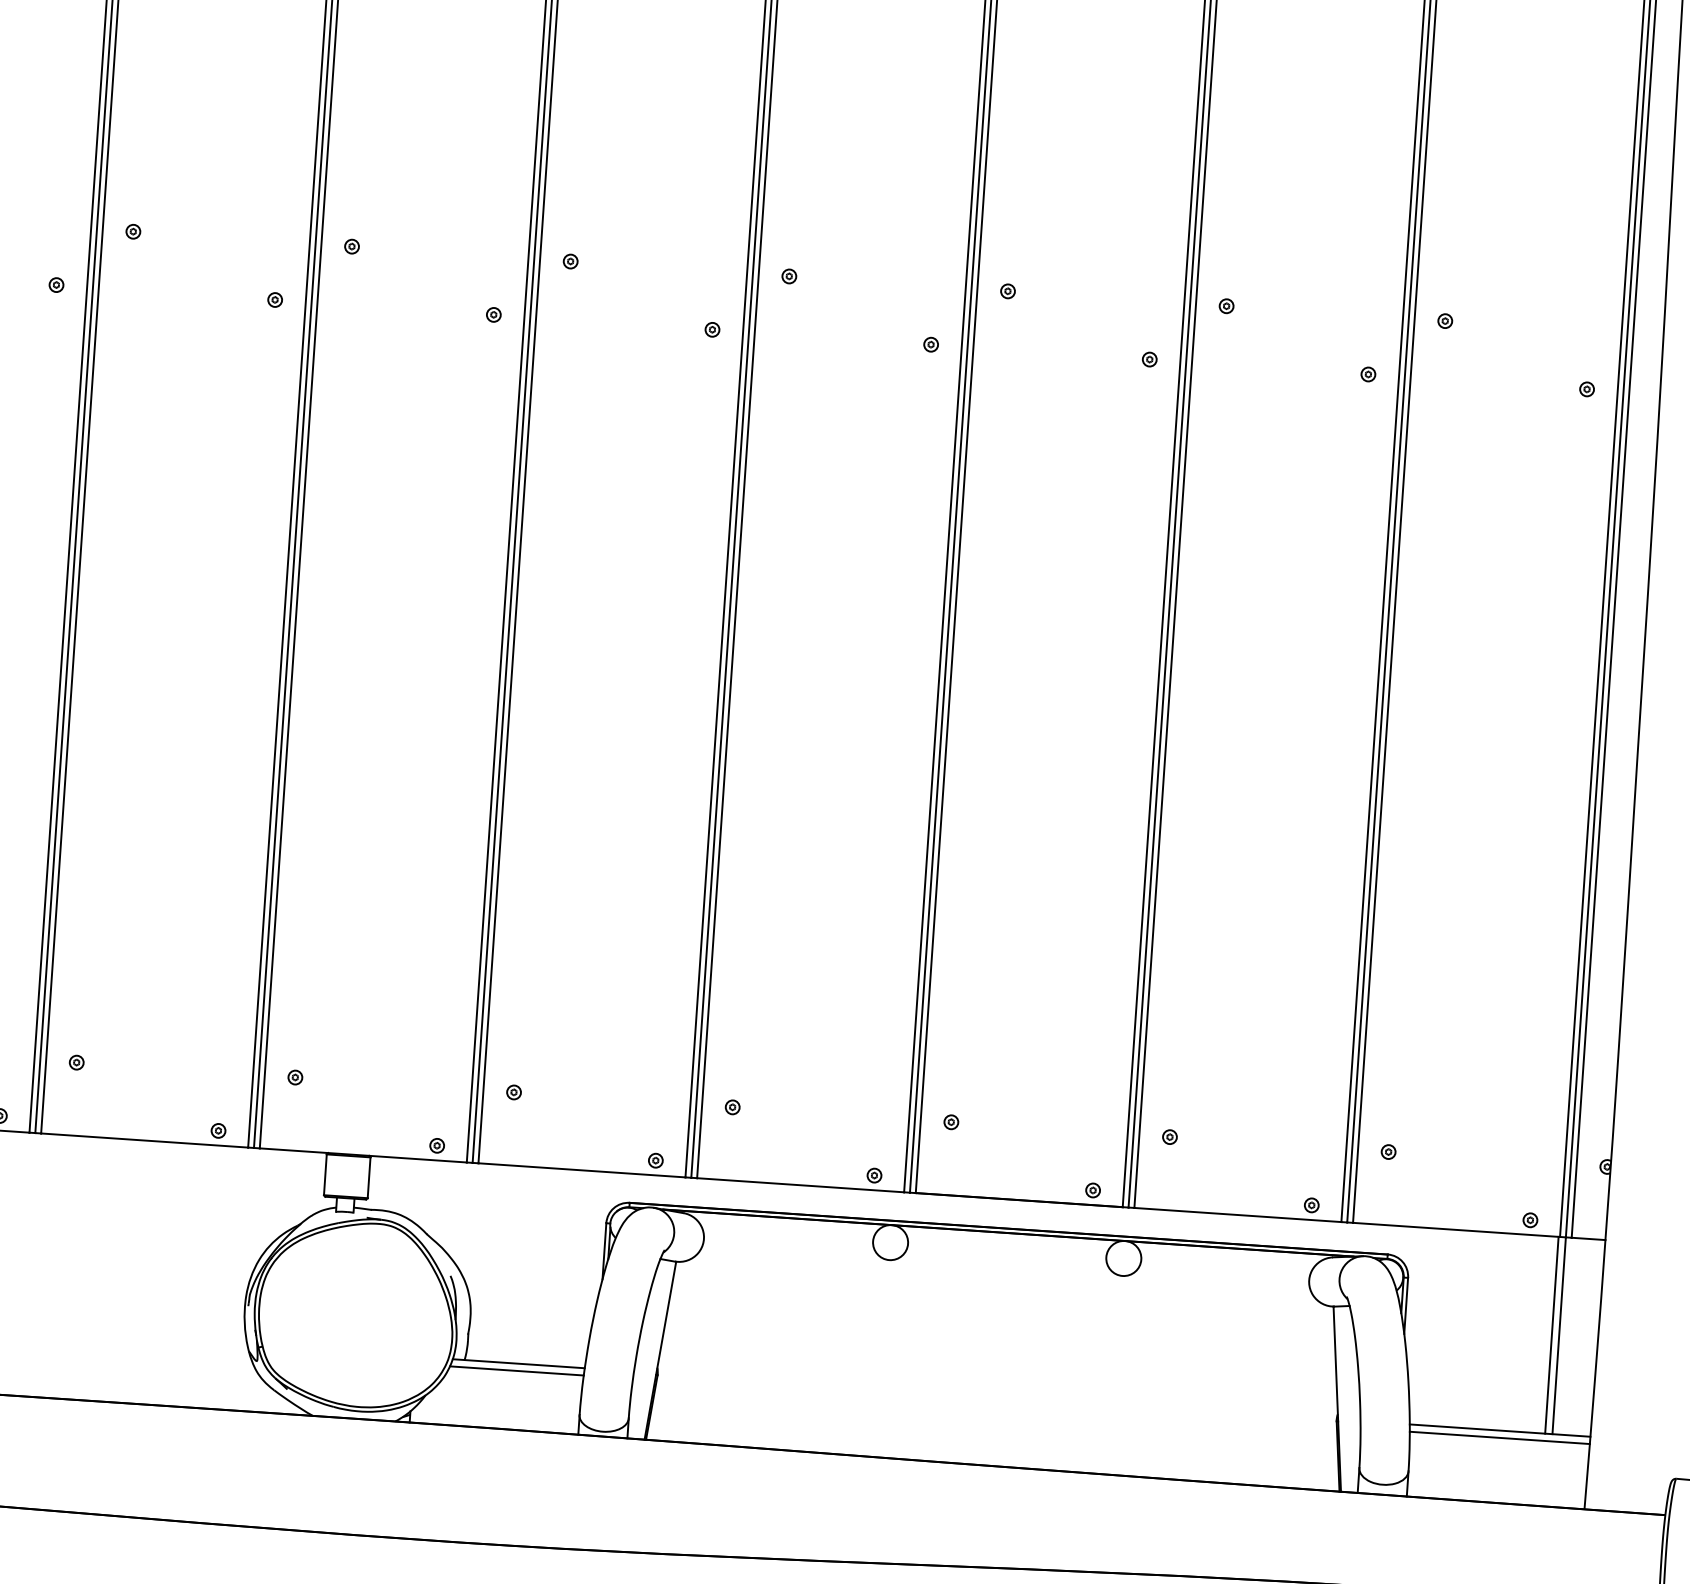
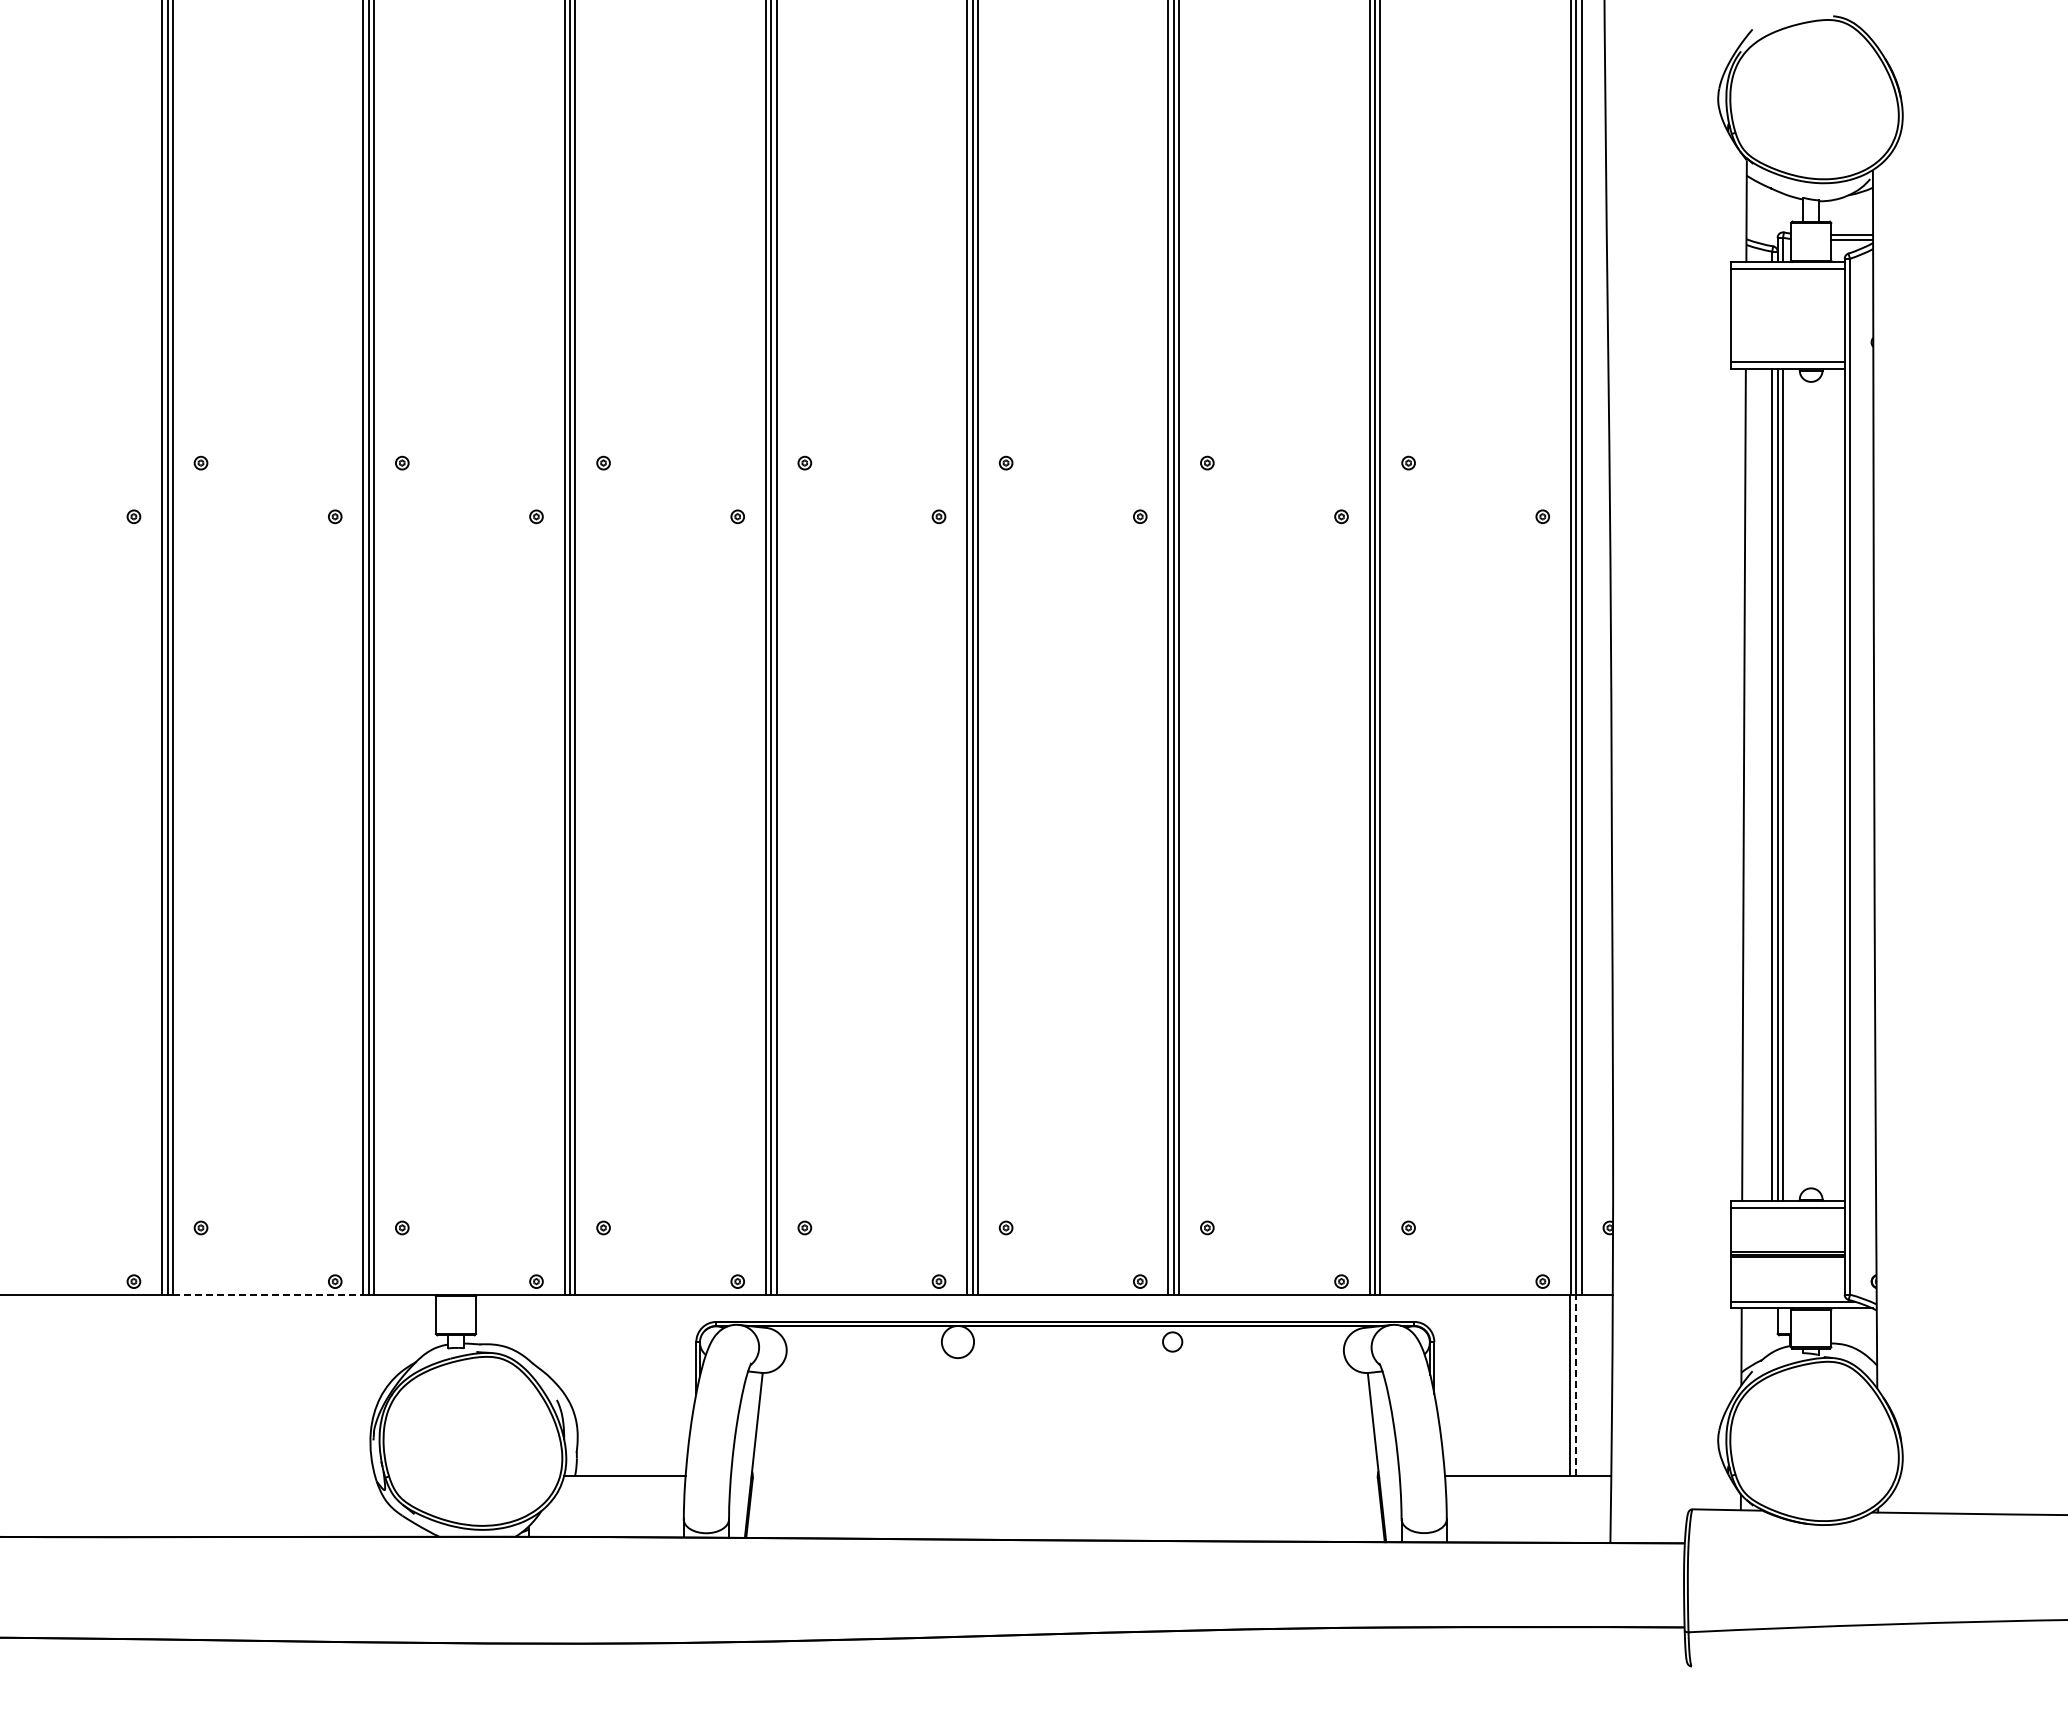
line: (145, 1141) -> (268, 1295), solid -> dashed
circle: (1123, 1257) -> (1172, 1341), size x0.6
line: (1559, 1335) -> (1576, 1385), solid -> dashed
line: (516, 1370) -> (623, 1482), removed
line: (1500, 1437) -> (1528, 1482), removed

